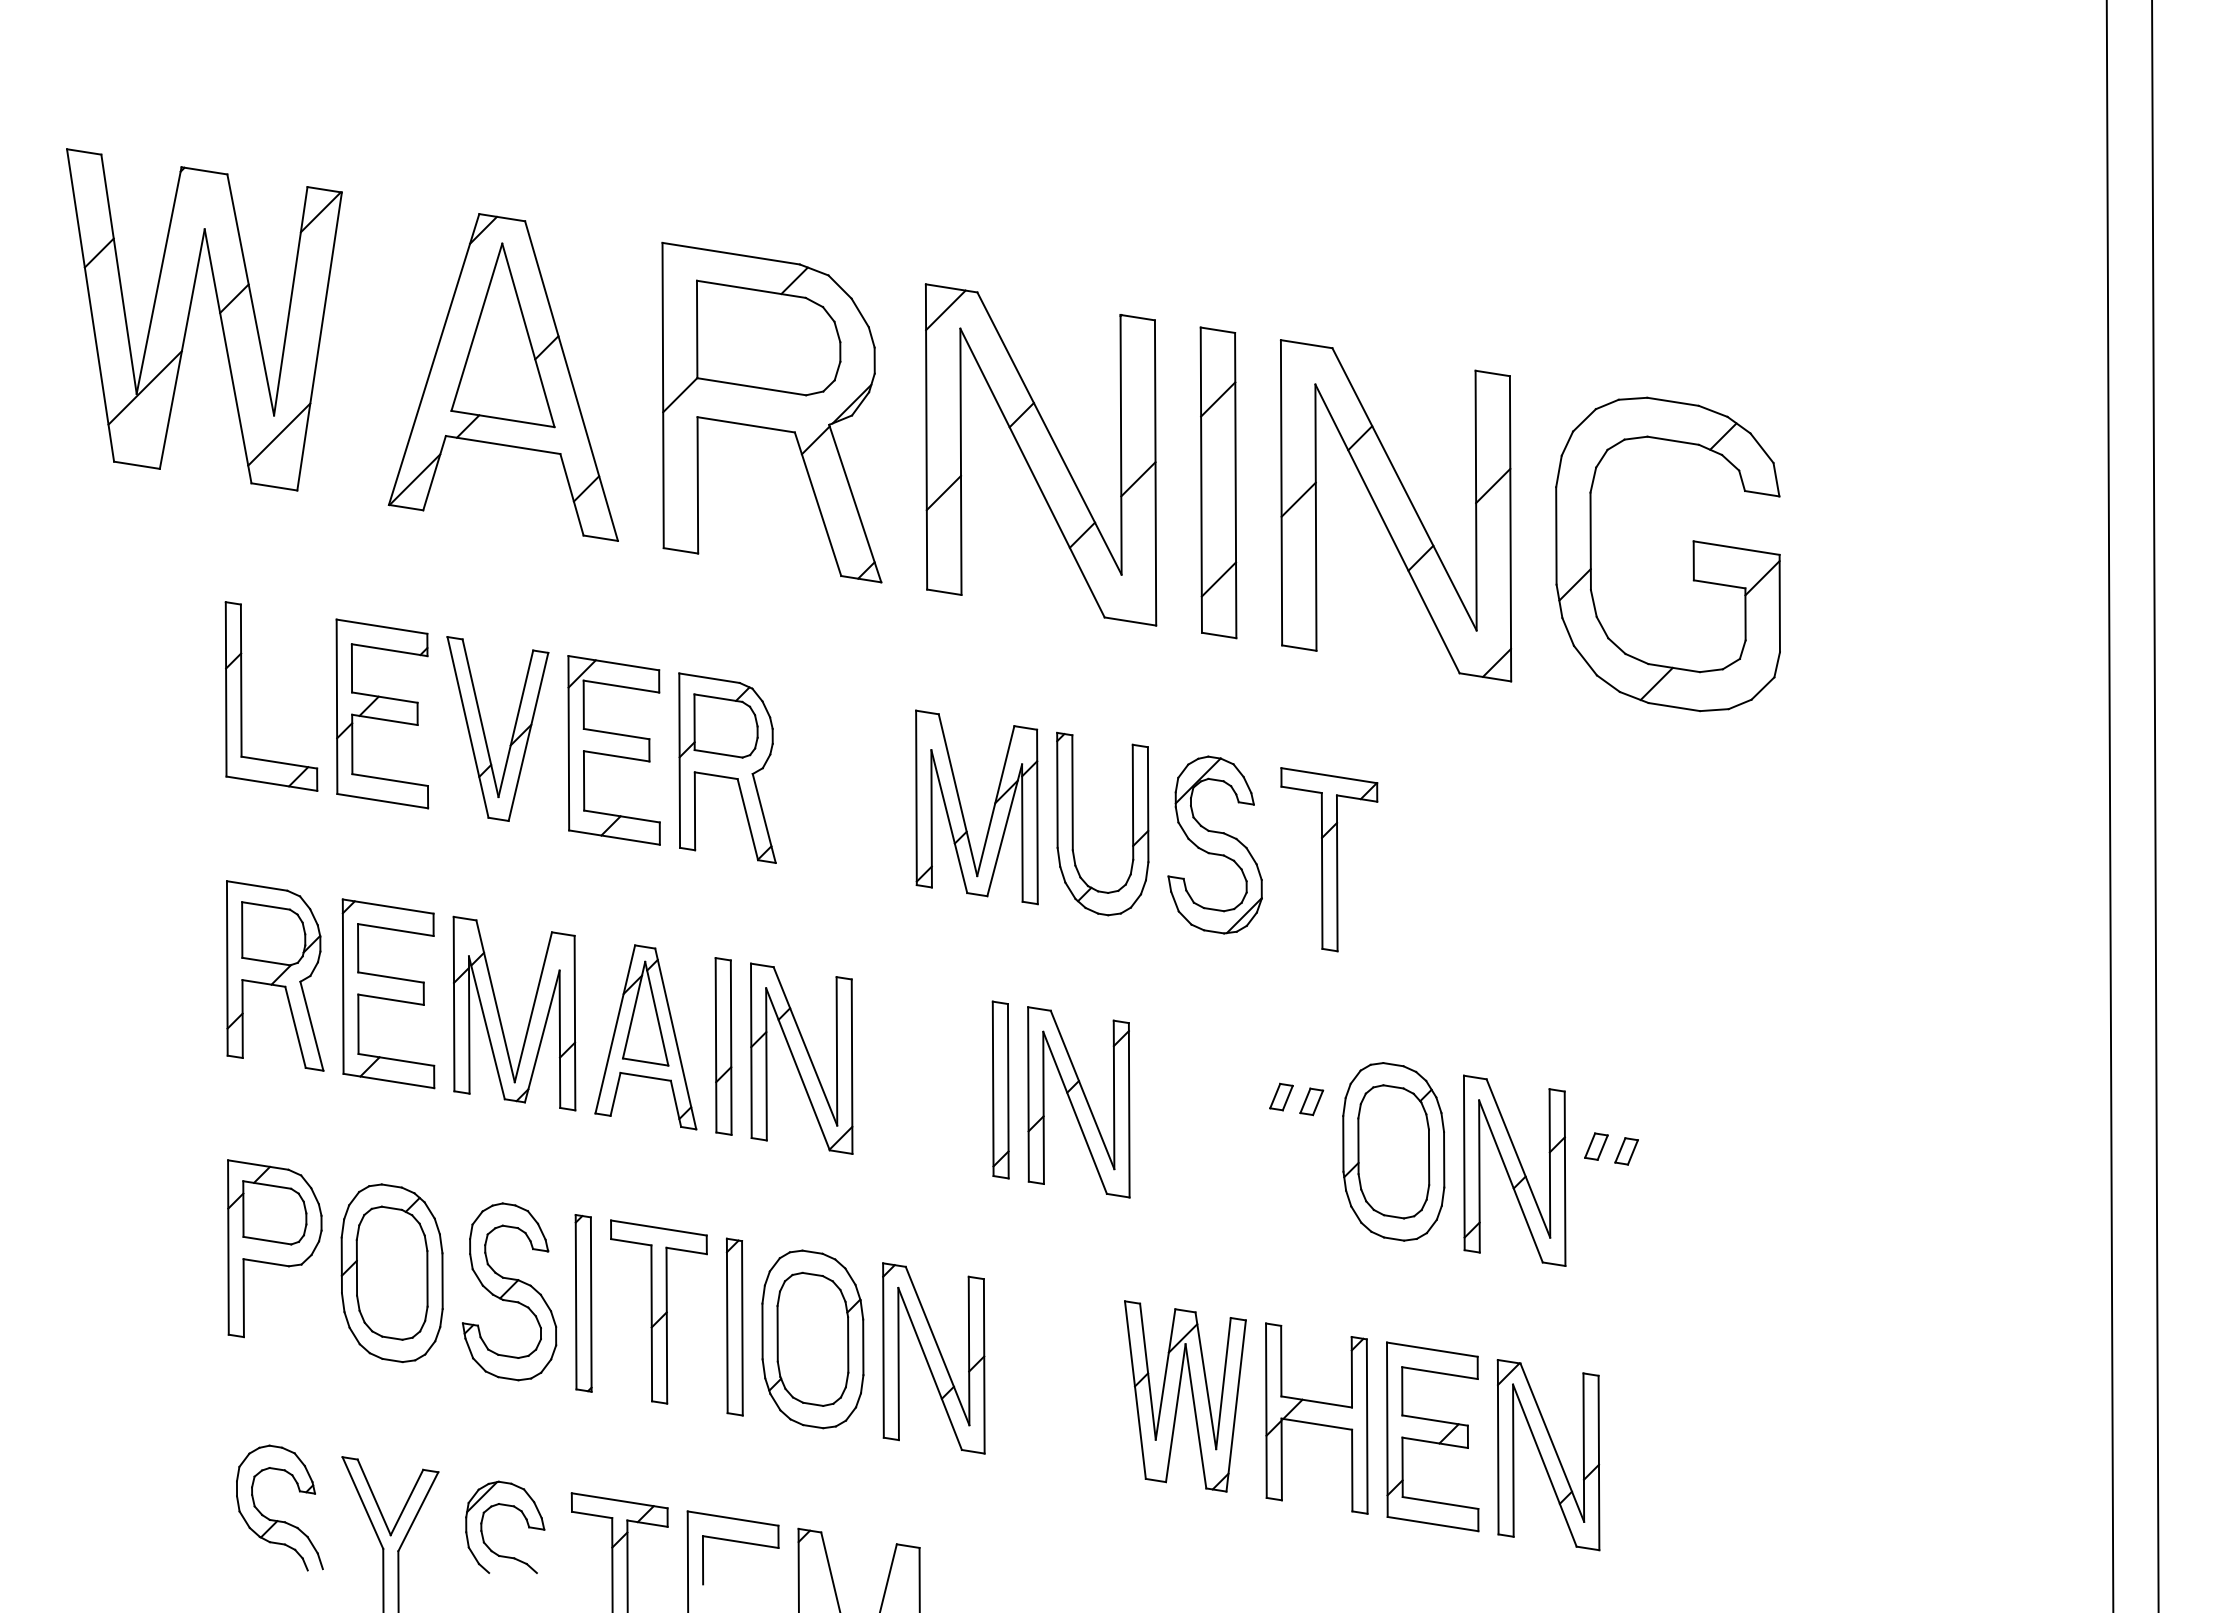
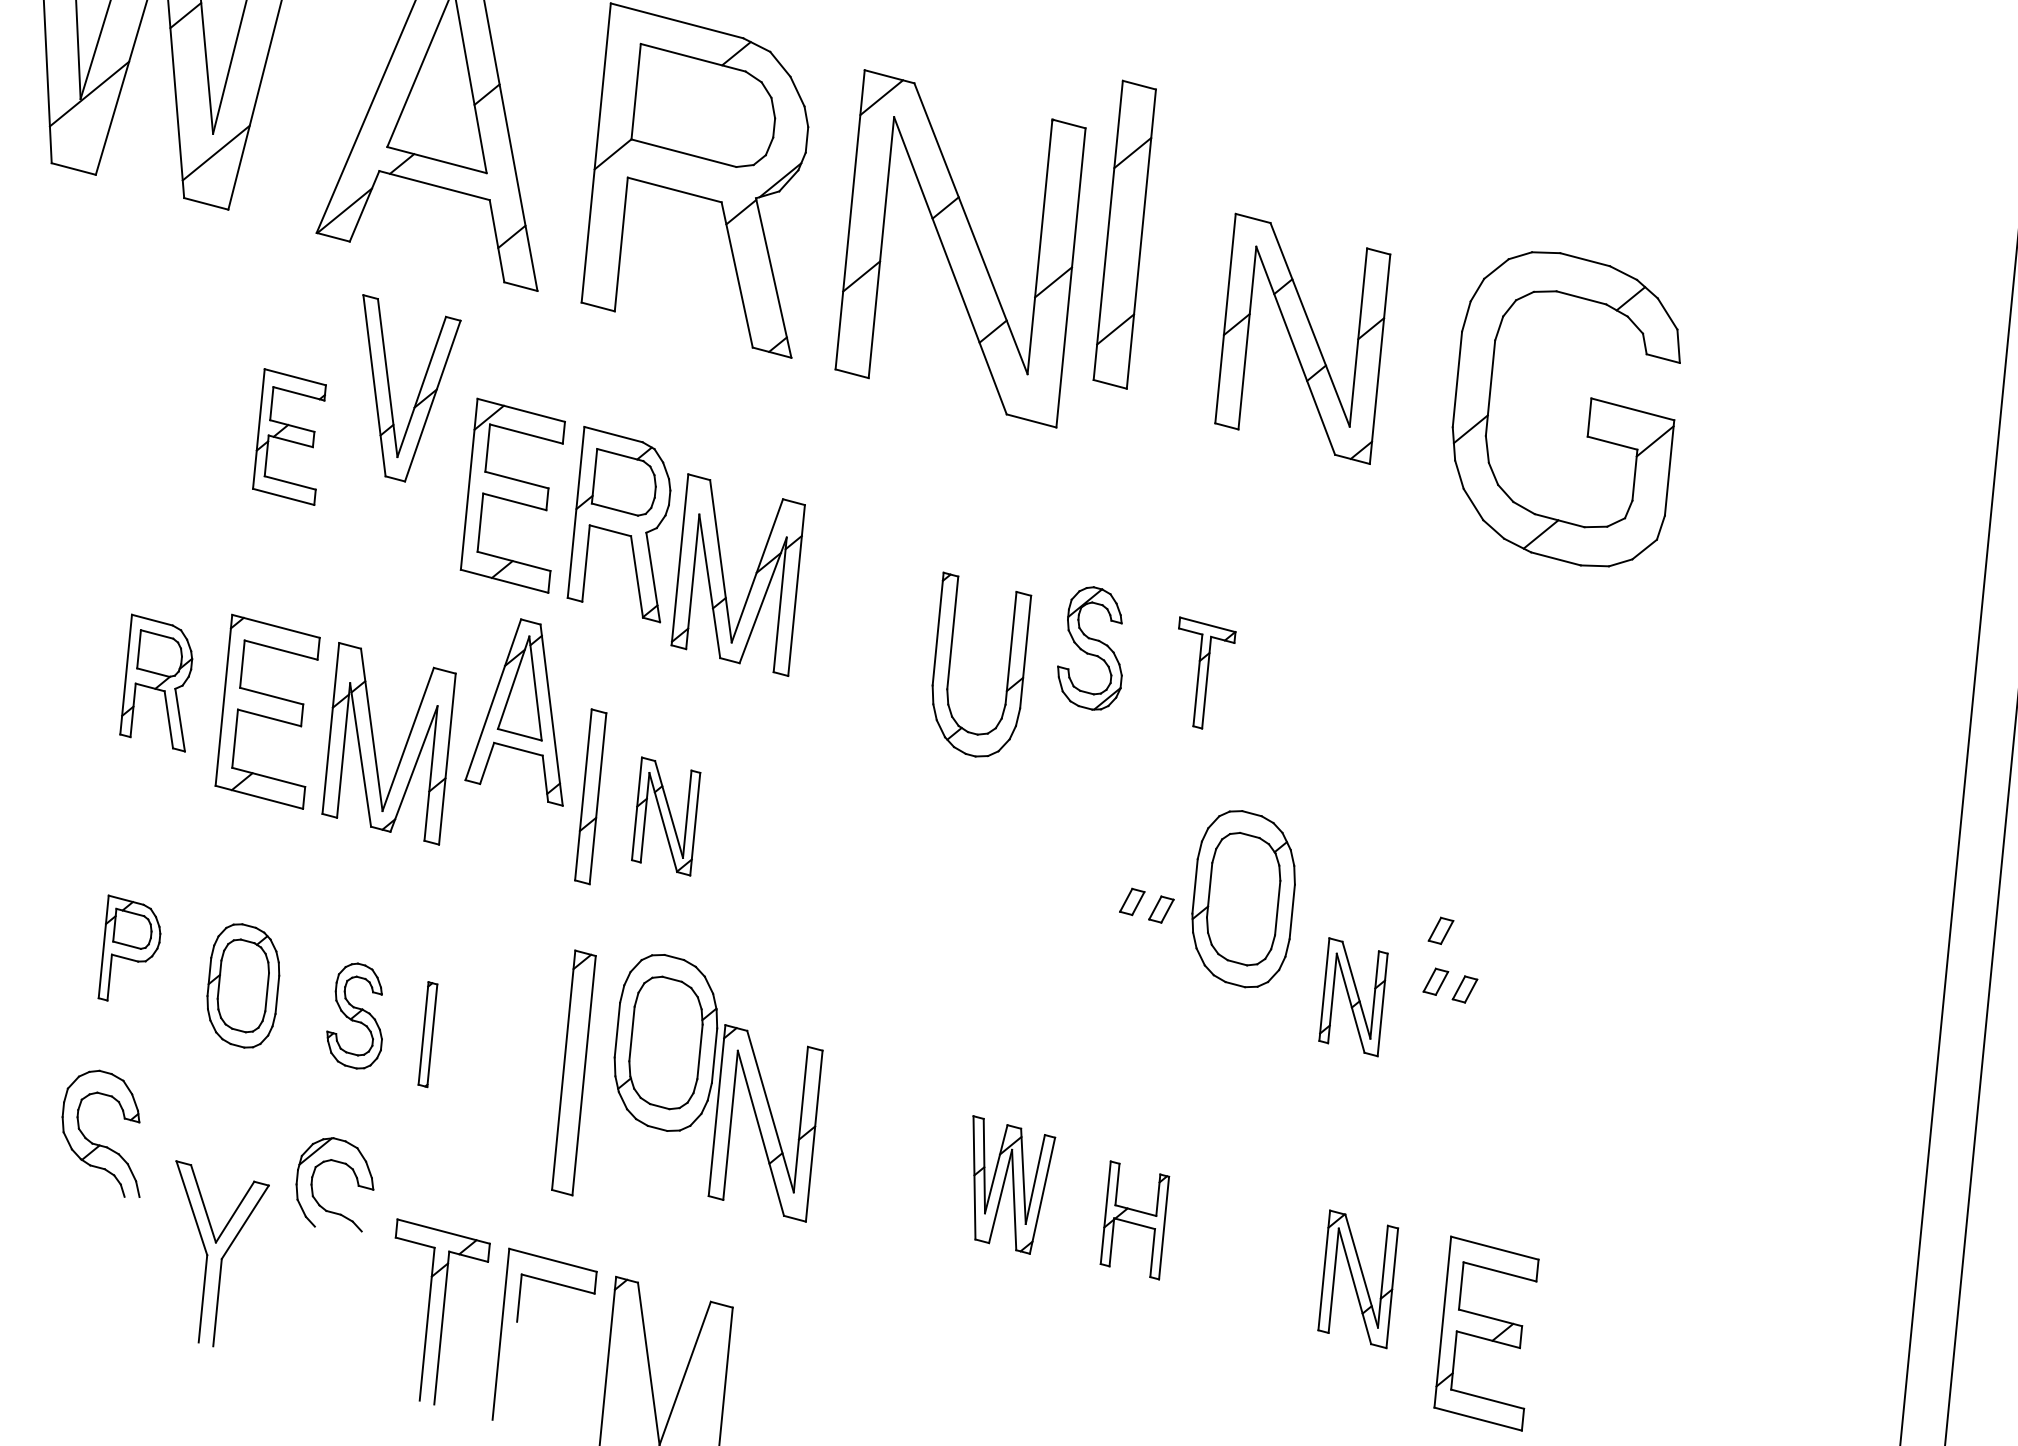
part: (1218, 482) -> (1124, 234), moved
part: (1395, 510) -> (1302, 338), size x0.7
part: (242, 696) -> (154, 406), removed
part: (382, 713) -> (289, 436), size x0.7
part: (484, 729) -> (390, 389), moved
part: (963, 812) -> (724, 578), moved
part: (1073, 823) -> (950, 663), moved
part: (1214, 844) -> (1091, 647), size x0.7
part: (1329, 859) -> (1202, 673), size x0.6
part: (275, 975) -> (158, 682), size x0.7
part: (645, 1037) -> (522, 710), moved
part: (801, 1058) -> (665, 816), size x0.6
part: (1000, 1089) -> (857, 866), removed
part: (1596, 1094) -> (1441, 930), added
part: (1078, 1102) -> (932, 887), removed
part: (1393, 1151) -> (1243, 898), moved
part: (1514, 1170) -> (1353, 997), size x0.6
part: (274, 1248) -> (130, 950), size x0.6
part: (391, 1272) -> (242, 985), size x0.7
part: (509, 1291) -> (356, 1015), size x0.6
part: (583, 1303) -> (427, 1034), size x0.6
part: (658, 1311) -> (500, 1049), removed
part: (734, 1326) -> (573, 1072), size x1.4
part: (812, 1339) -> (665, 1043), moved
part: (1185, 1396) -> (1008, 1185), size x0.7
part: (1316, 1418) -> (1134, 1220), size x0.6
part: (1432, 1436) -> (1486, 1333), moved
part: (1548, 1455) -> (1358, 1279), size x0.7
part: (506, 1506) -> (338, 1163), moved
part: (275, 1519) -> (98, 1143), moved

